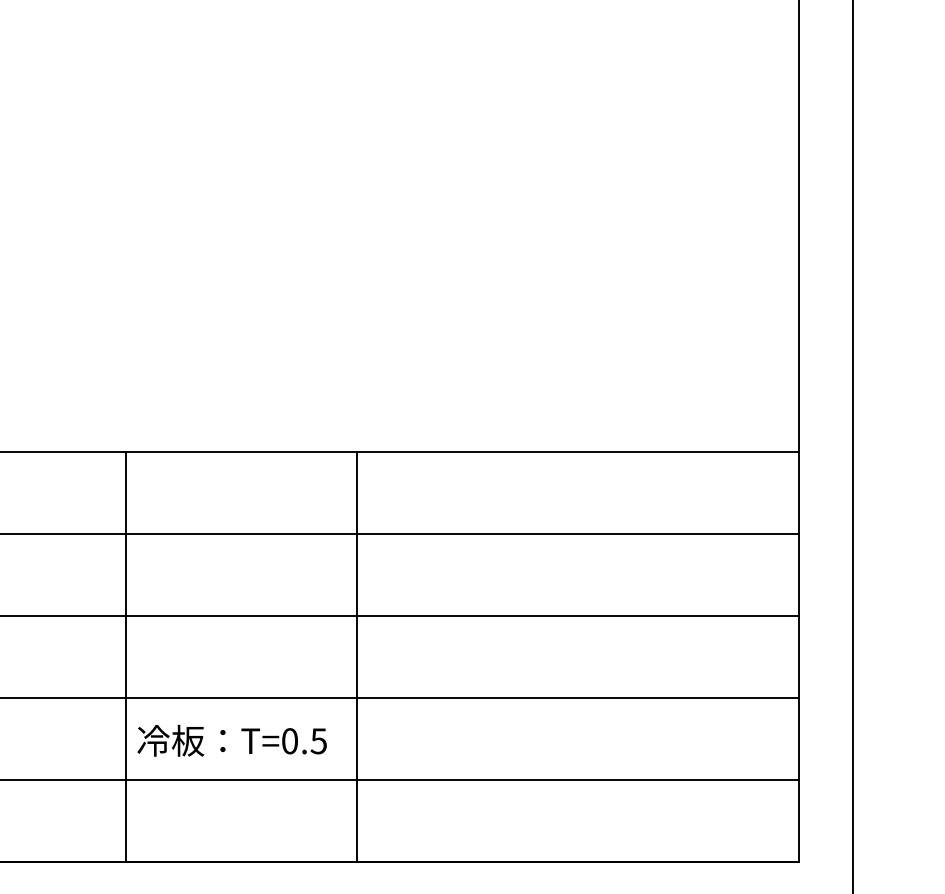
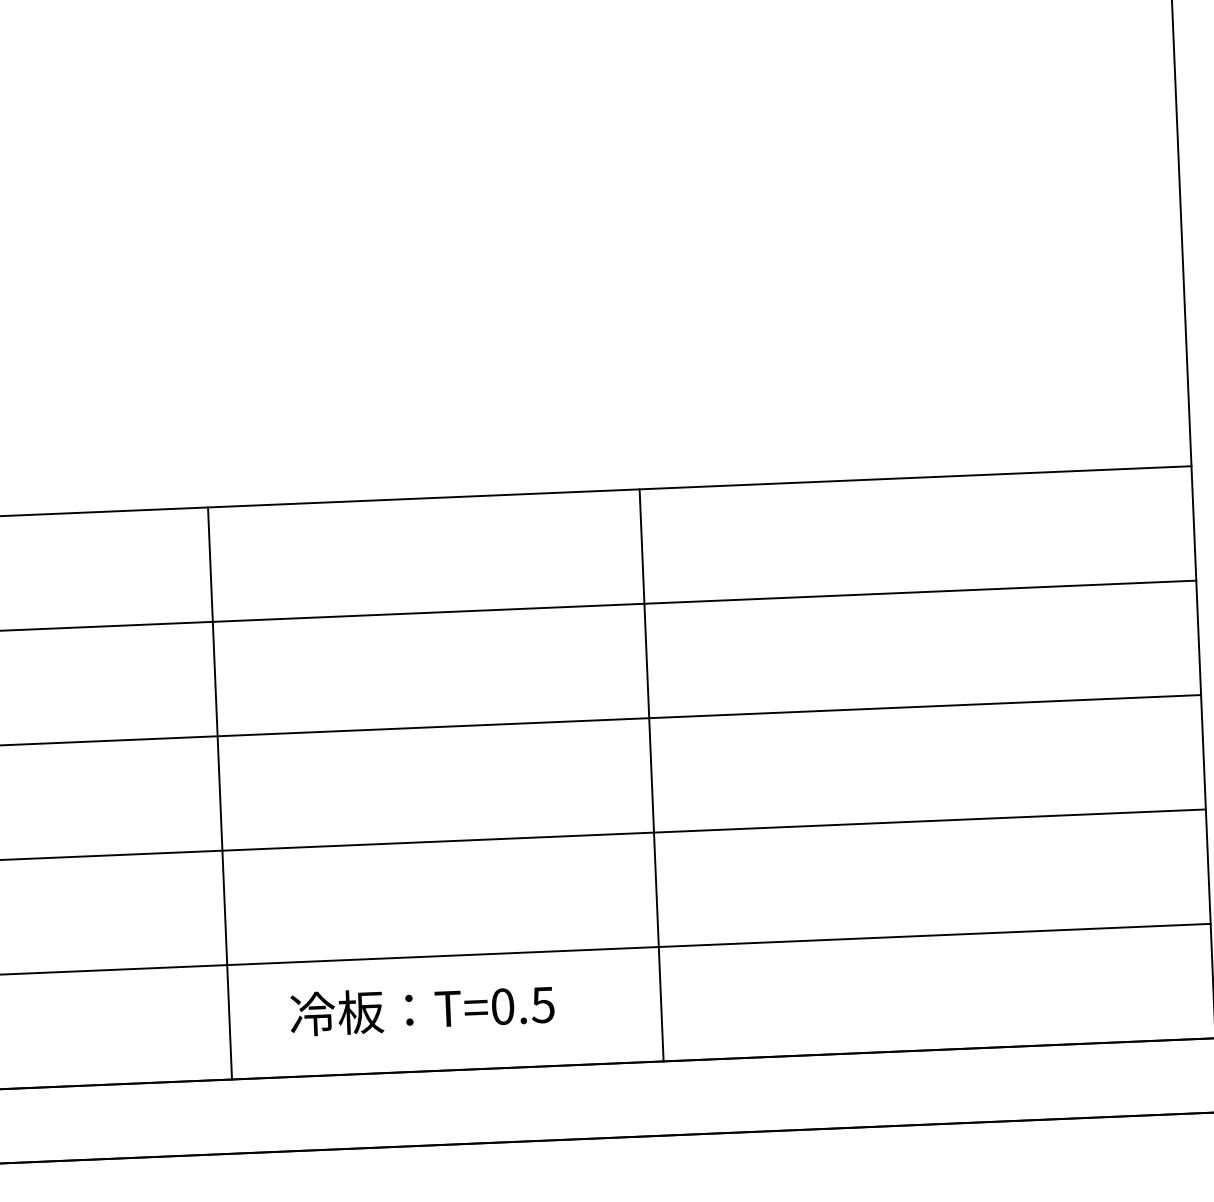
line: (125, 656) -> (219, 792), moved
line: (357, 656) -> (651, 774), moved
text: (231, 740) -> (421, 1009), moved

